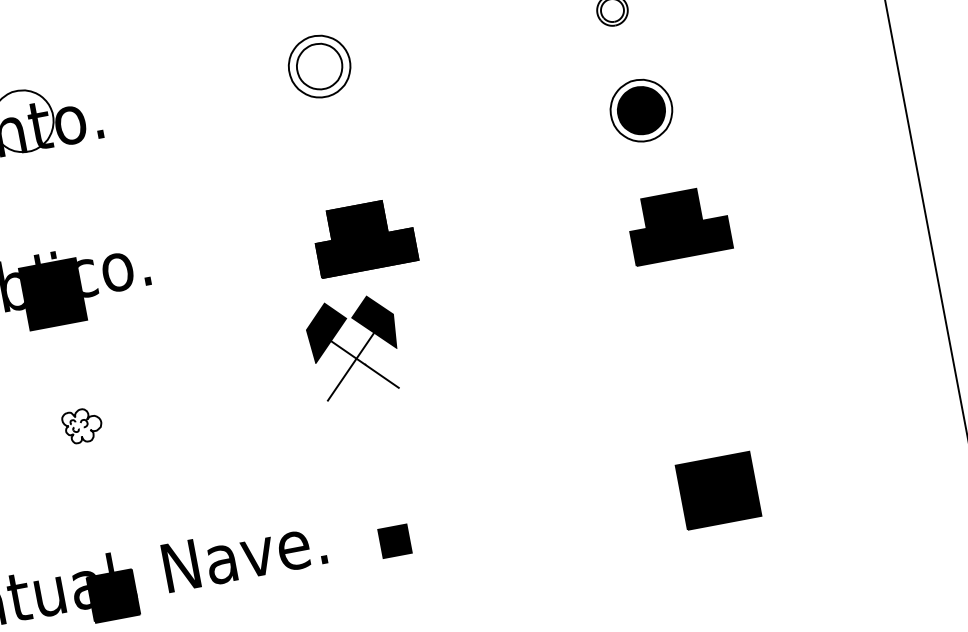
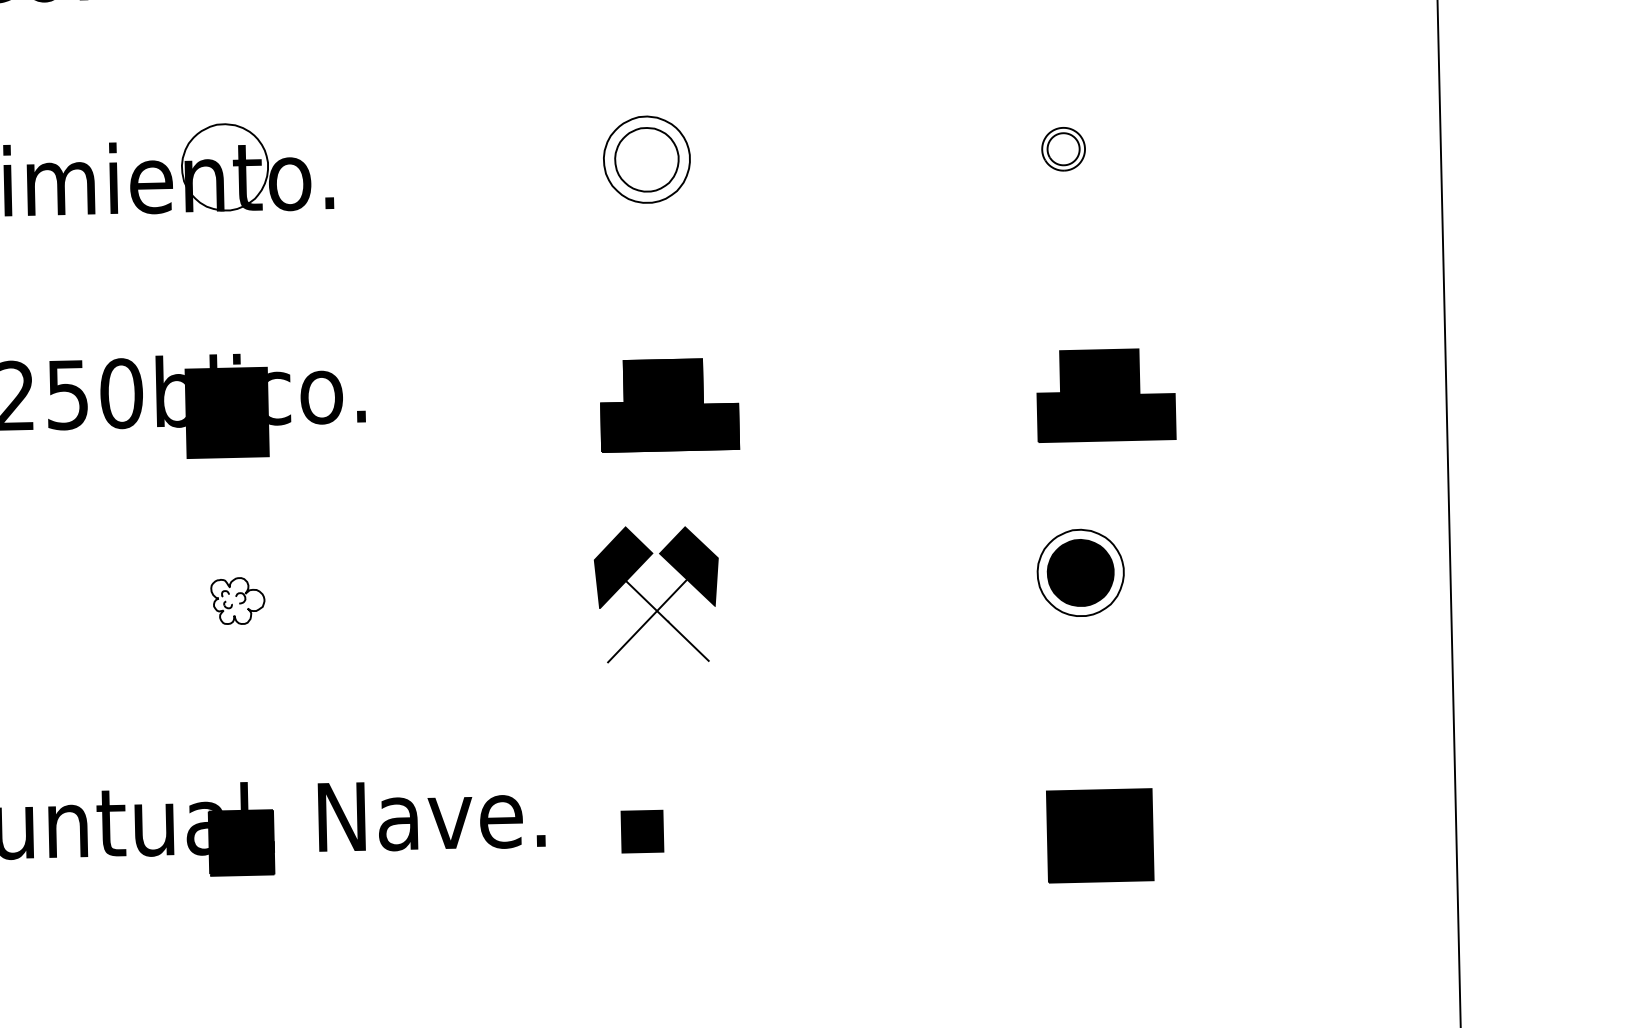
part: (641, 110) -> (1080, 572), moved
part: (679, 225) -> (1106, 395), moved
part: (349, 352) -> (648, 601), moved

